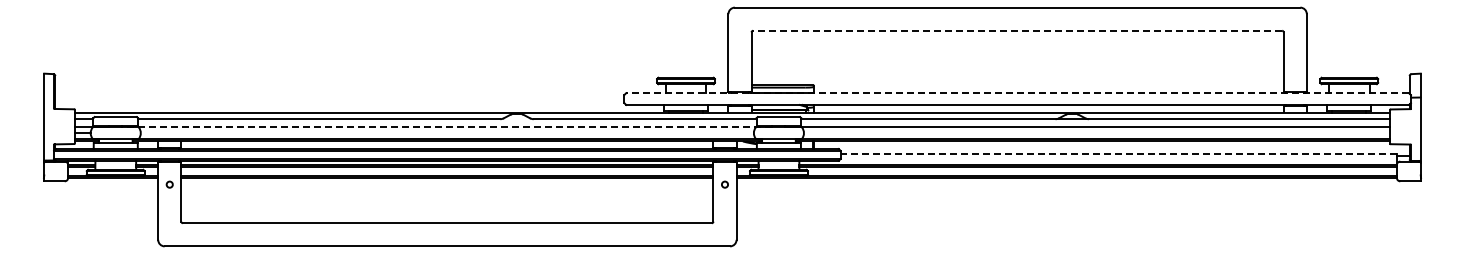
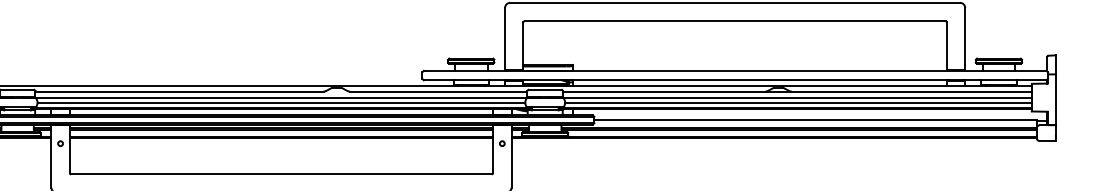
line: (1017, 30) -> (735, 21), dashed -> solid
line: (1017, 93) -> (735, 71), dashed -> solid
line: (446, 126) -> (280, 97), dashed -> solid
line: (446, 133) -> (280, 102), added
line: (1097, 133) -> (798, 102), added
line: (1118, 154) -> (815, 119), dashed -> solid

